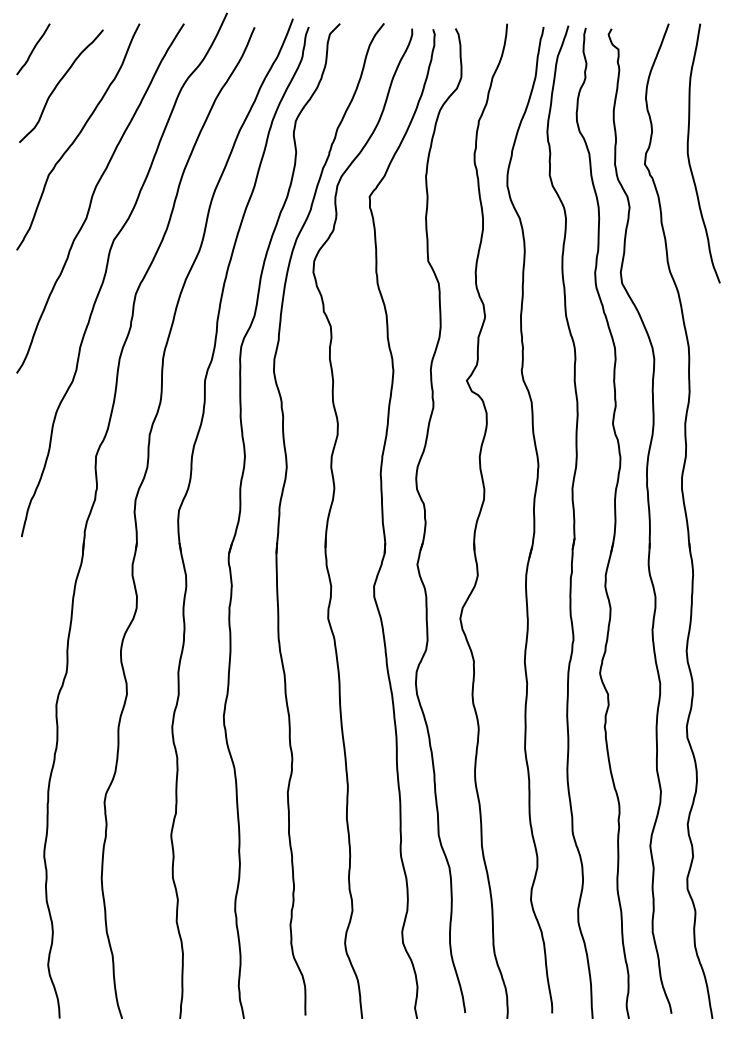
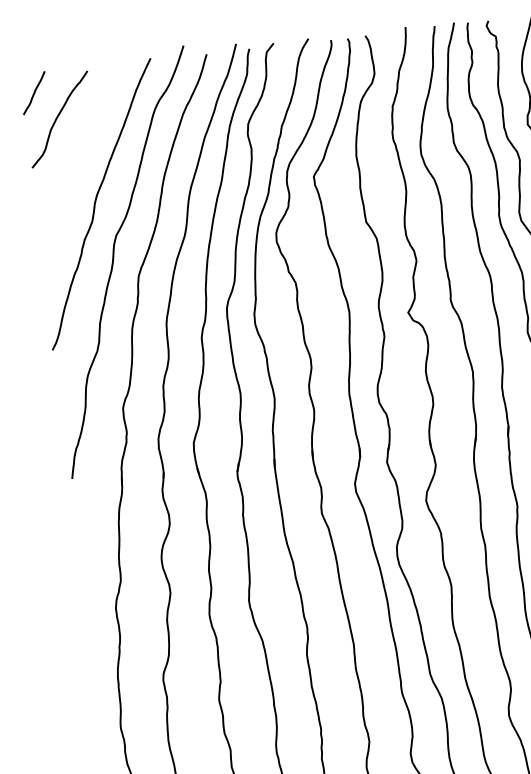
curve: (78, 136) -> (78, 157), removed

